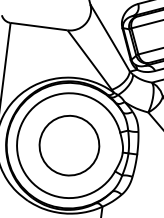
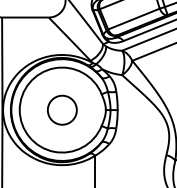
circle: (69, 146) -> (62, 110), size x0.6

